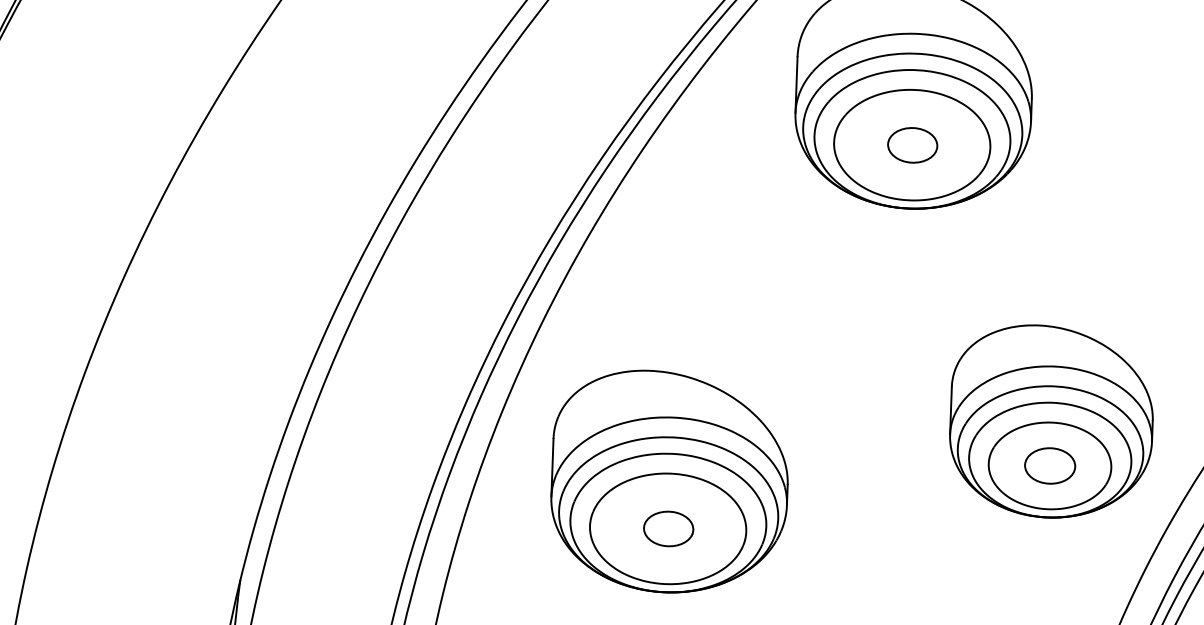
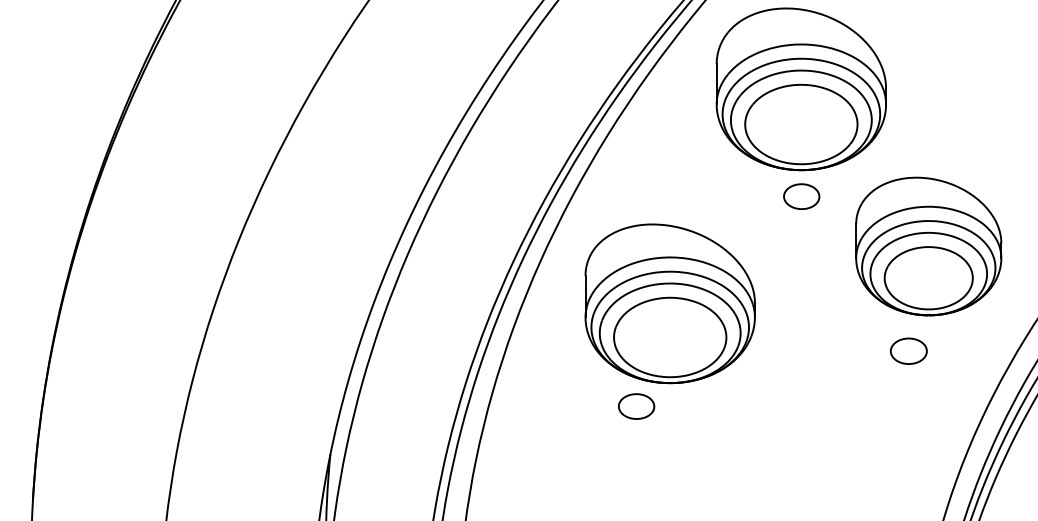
part: (912, 145) -> (801, 196), moved
part: (1051, 421) -> (928, 246), moved
part: (668, 481) -> (669, 303), moved

